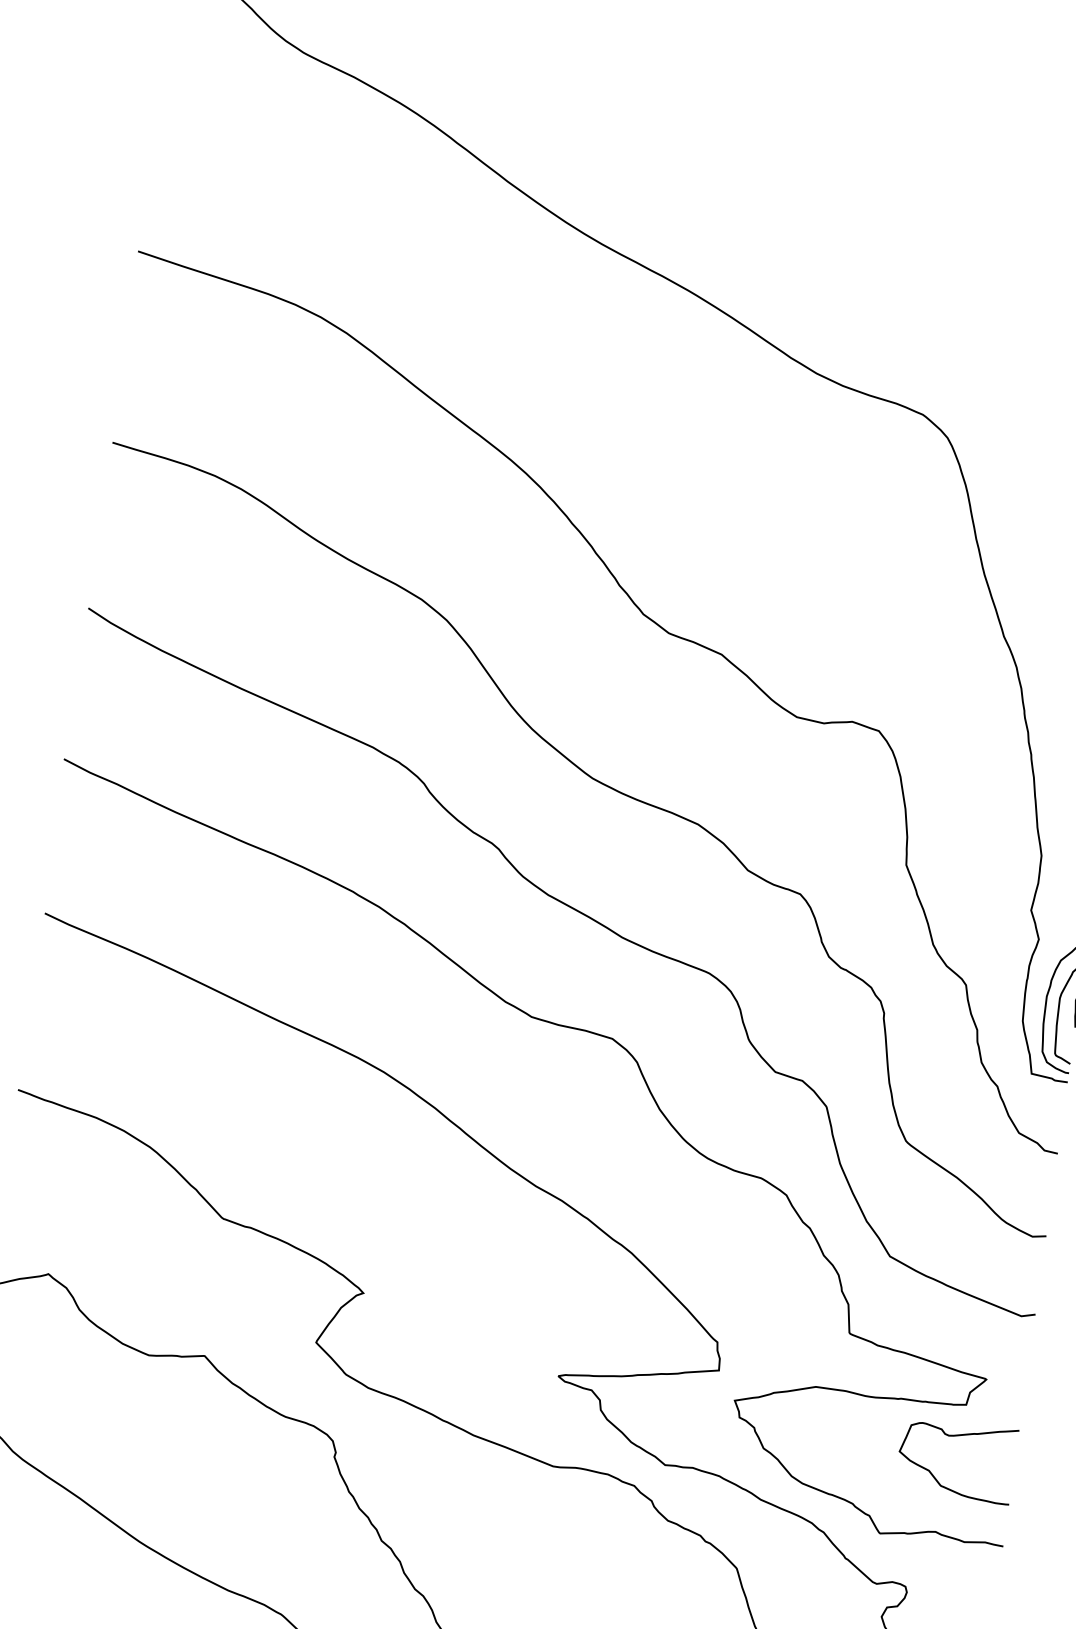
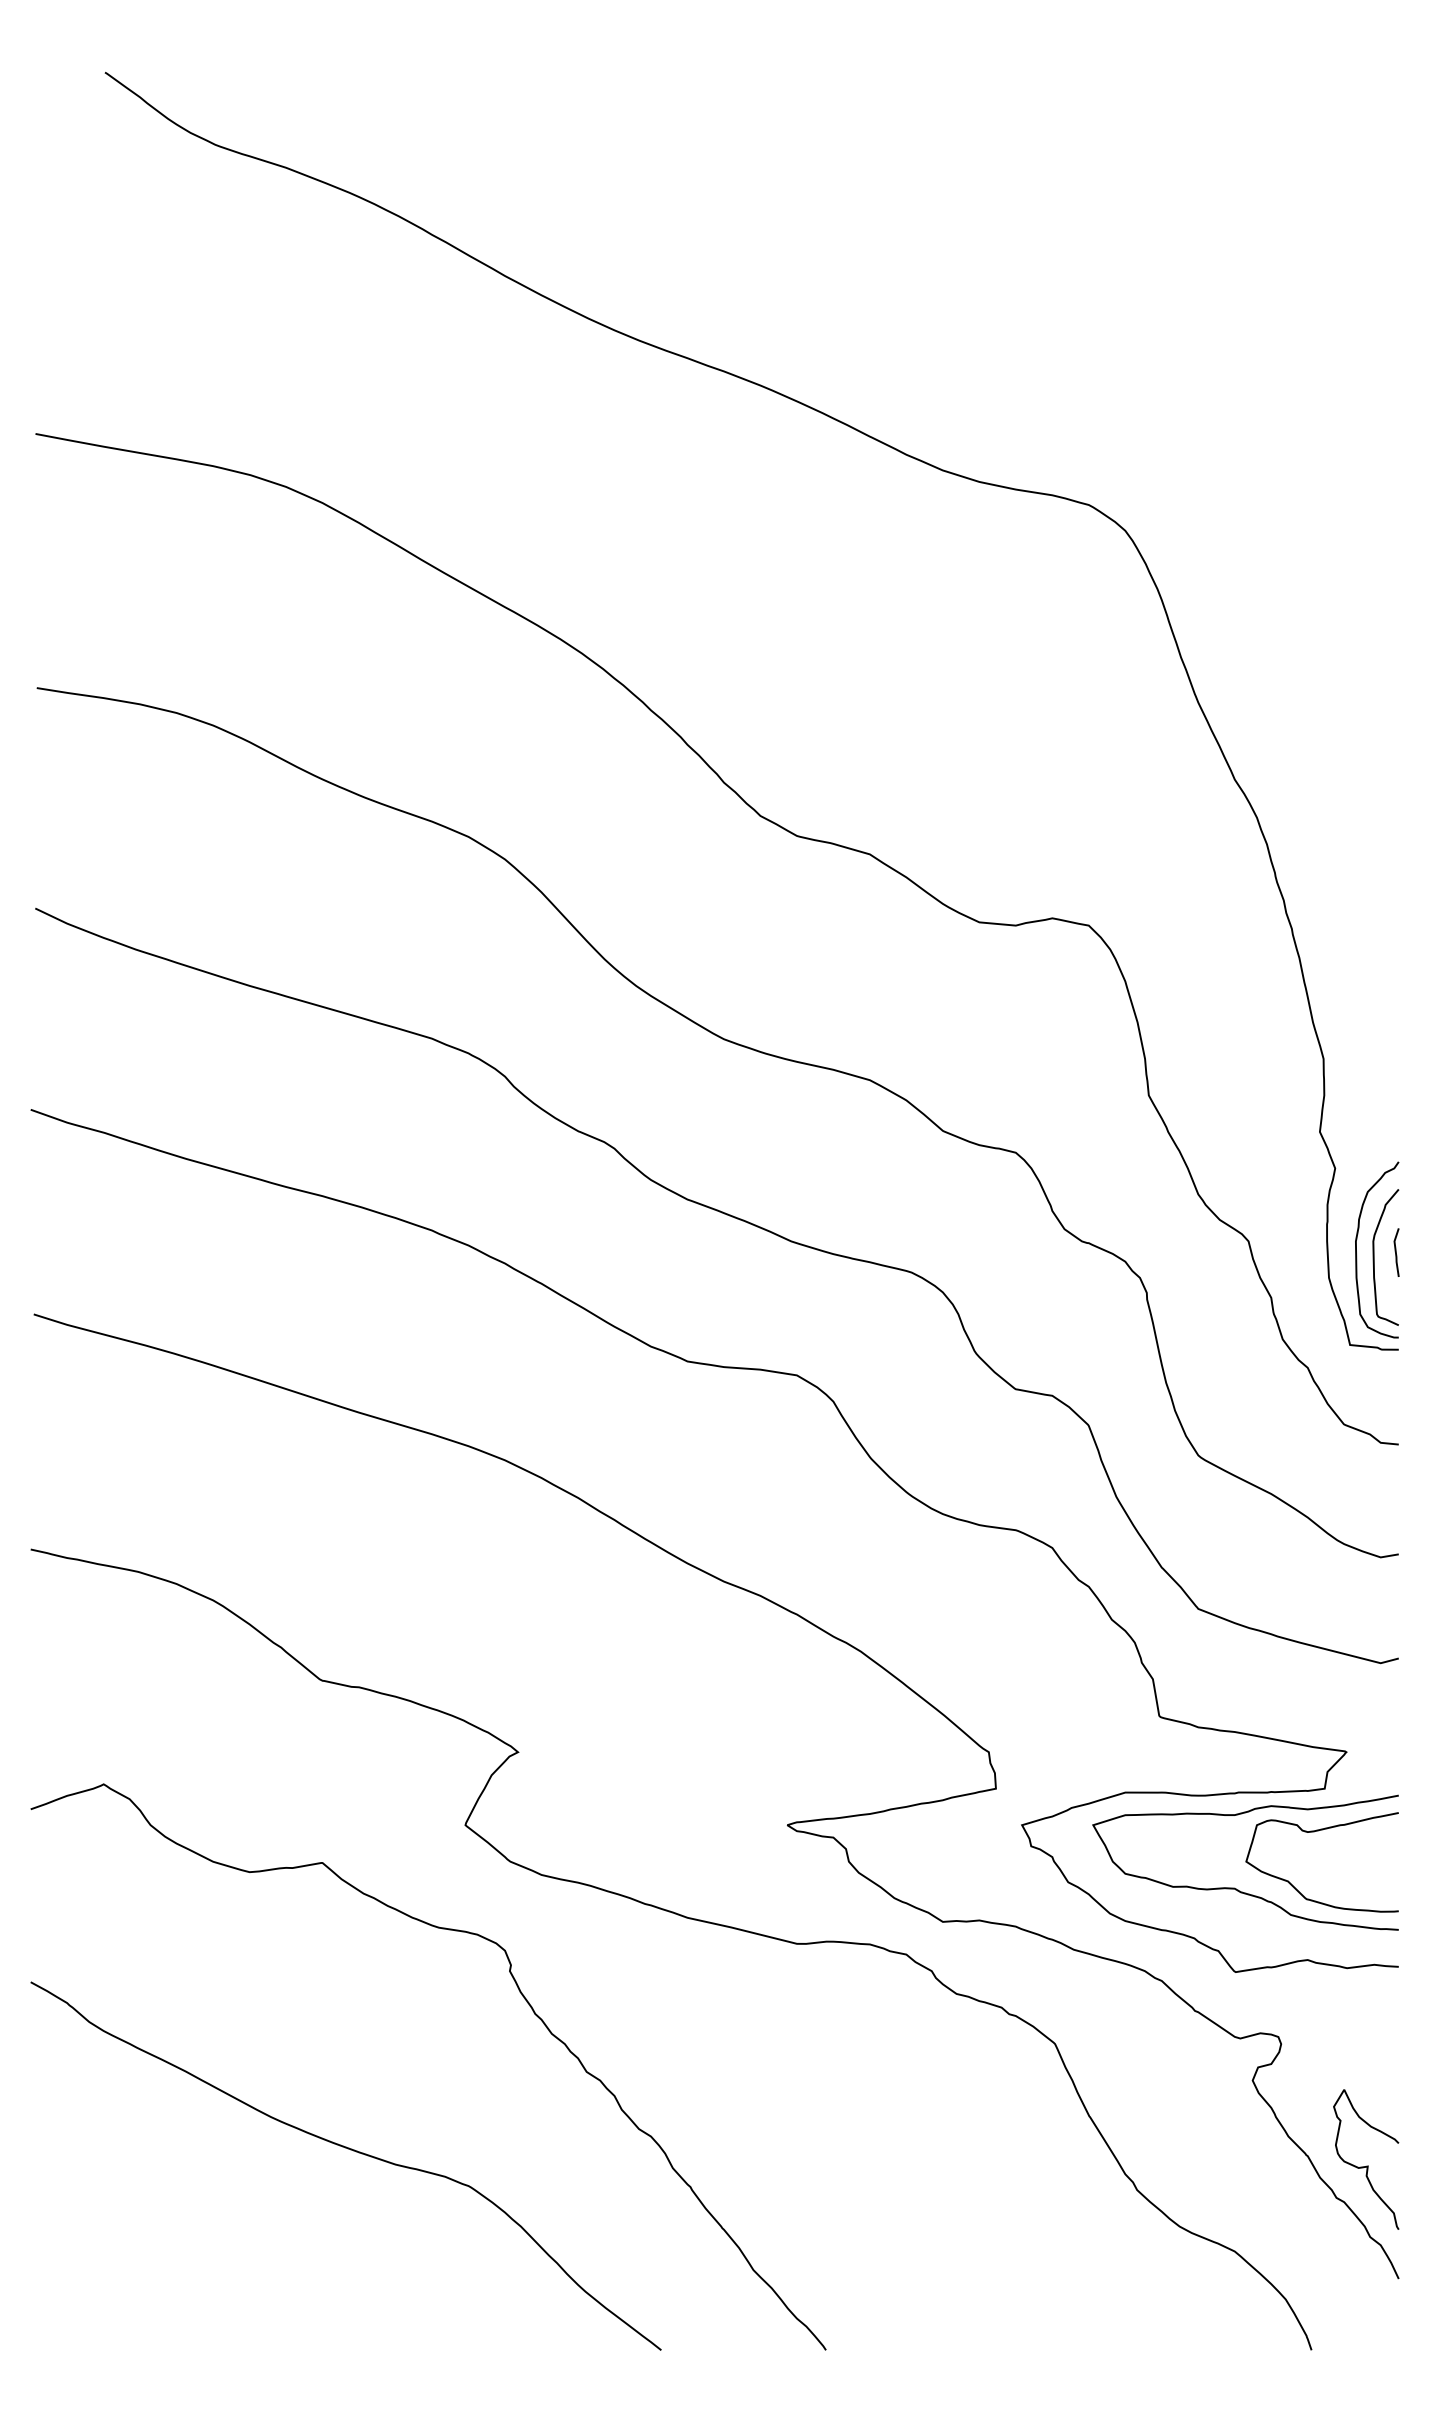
curve: (888, 1469) -> (1234, 1887), added

